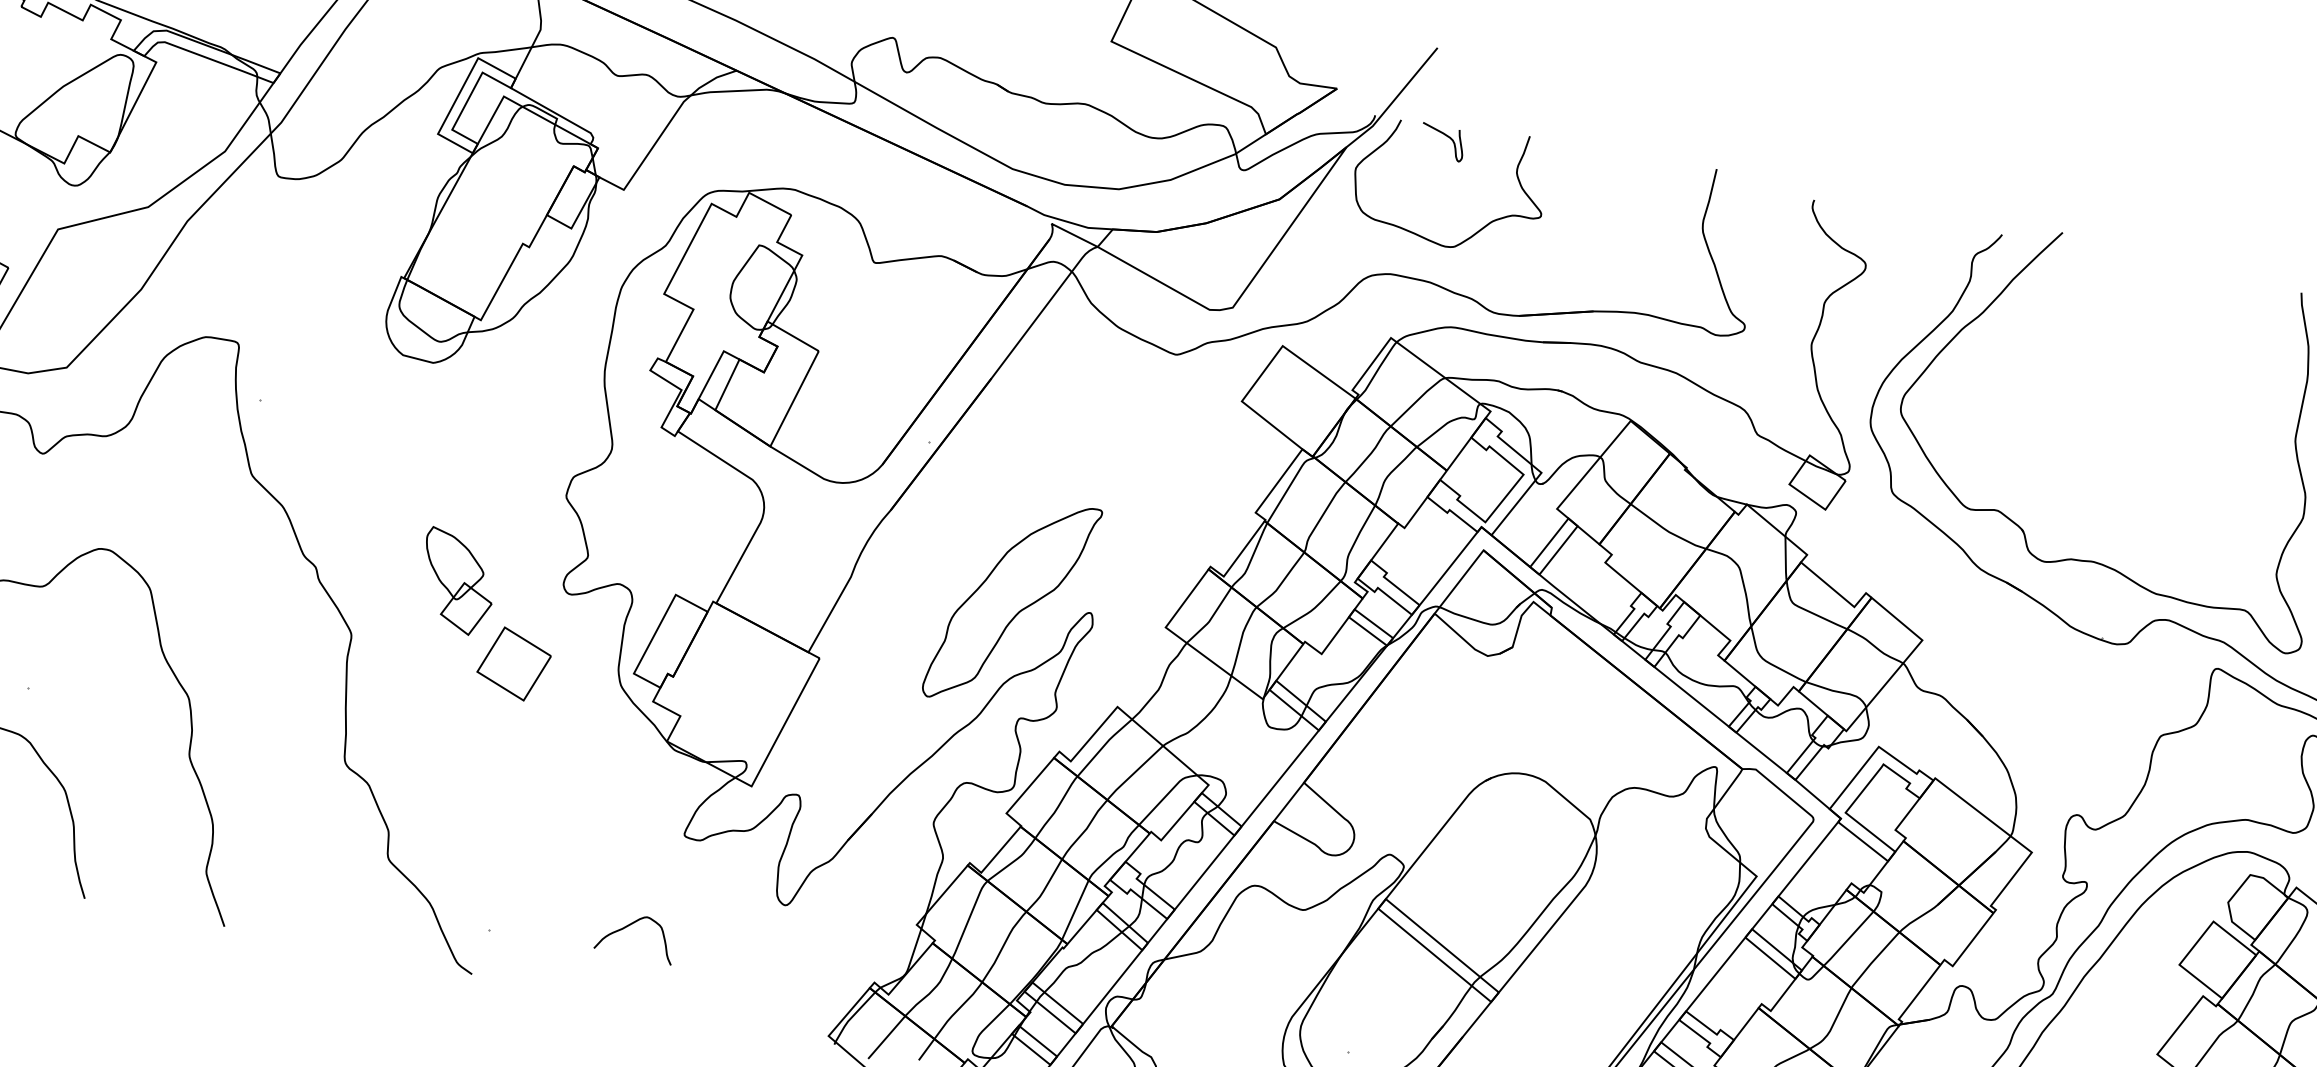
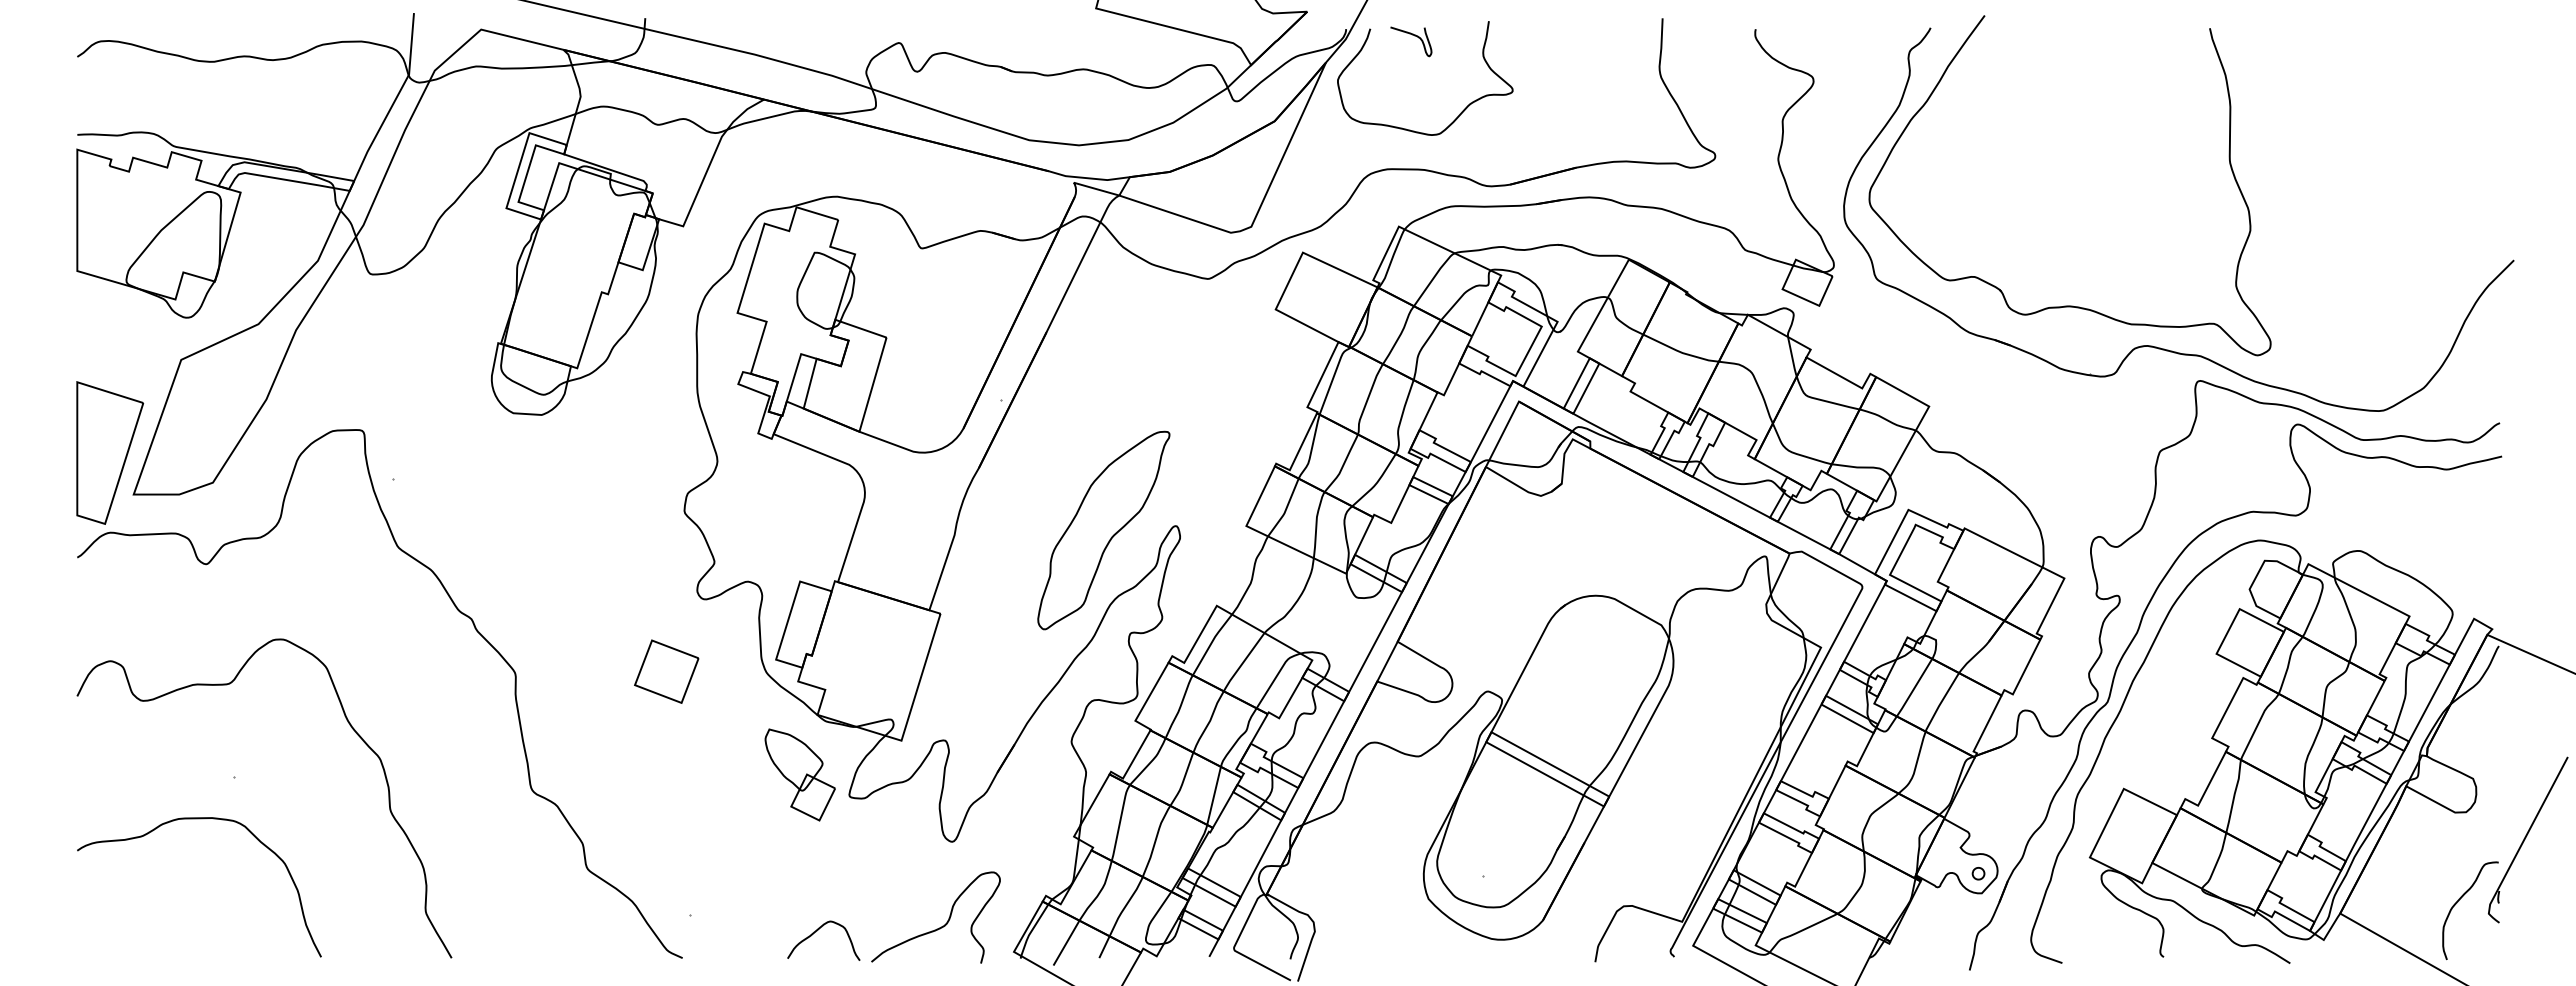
part: (456, 581) -> (799, 774), moved
curve: (631, 925) -> (817, 931), moved
curve: (757, 992) -> (942, 925), added

